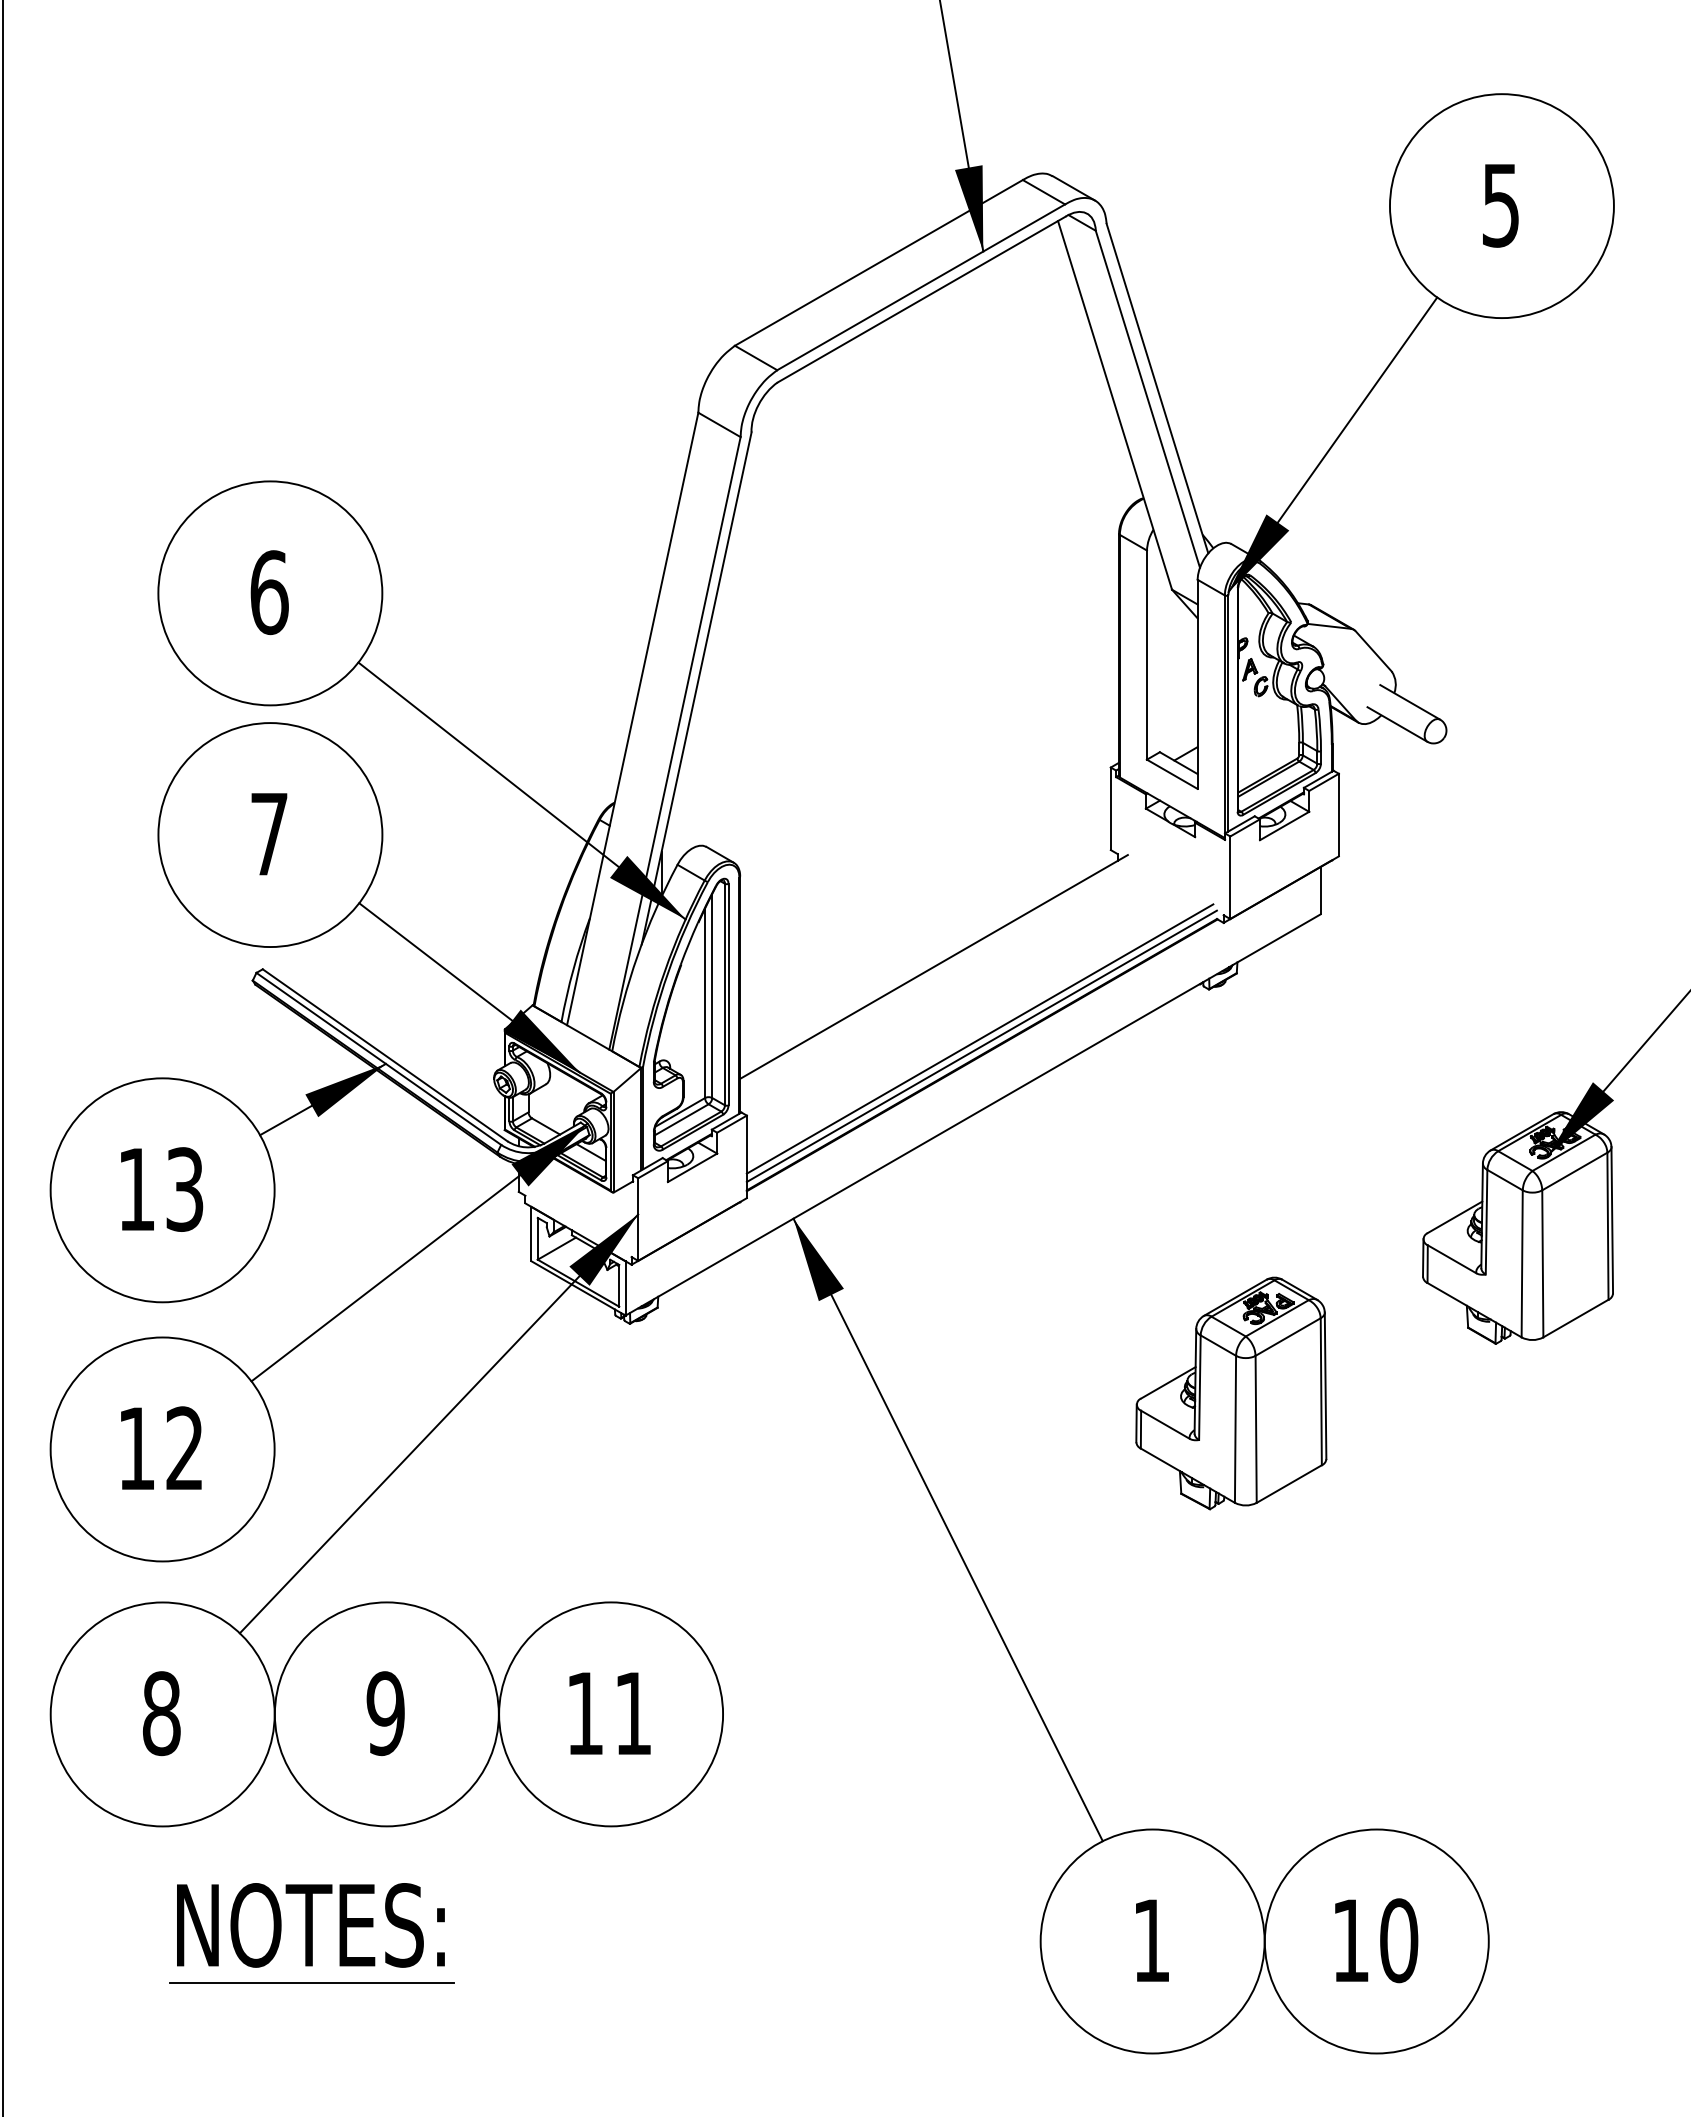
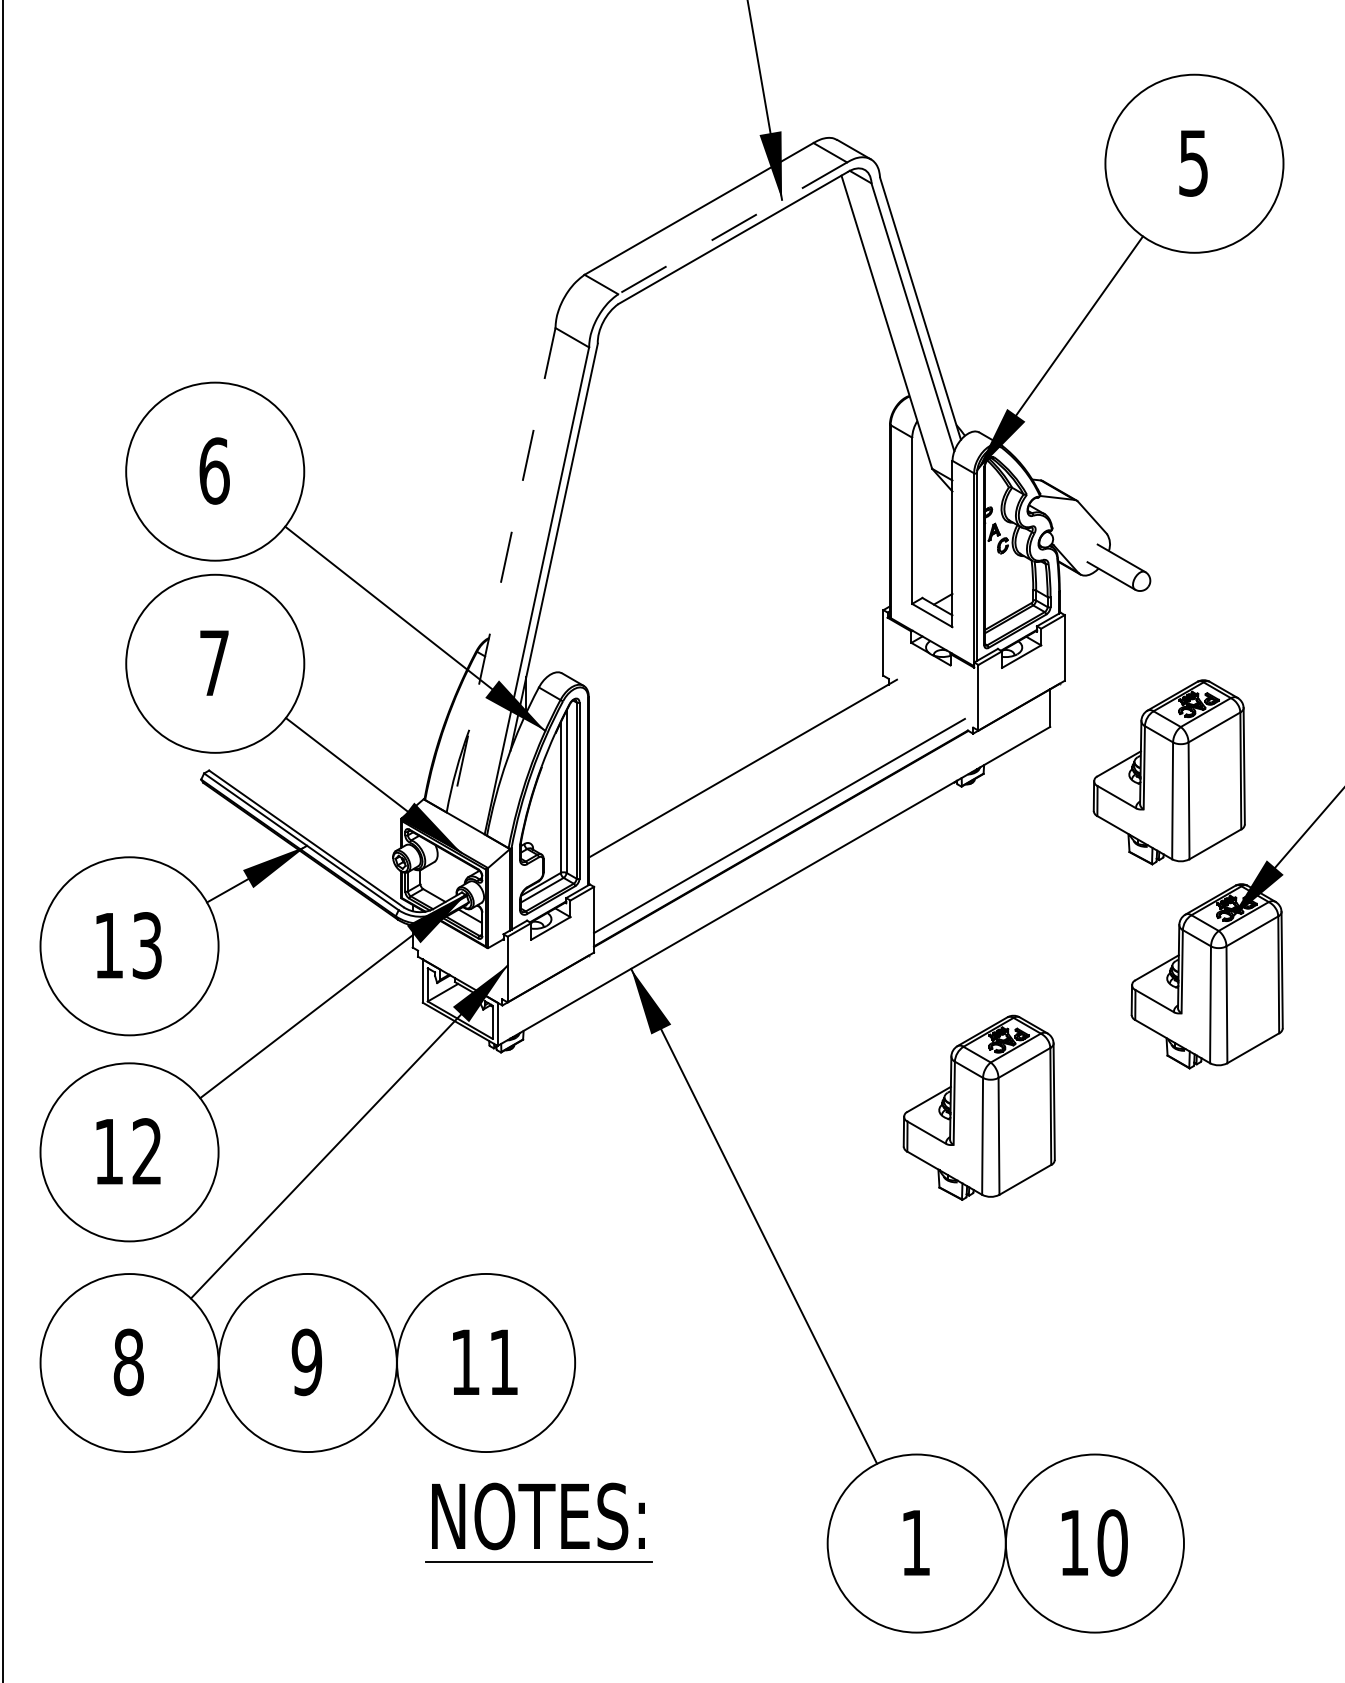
line: (920, 287) -> (732, 228), solid -> dashed
line: (632, 719) -> (503, 571), solid -> dashed
part: (1470, 971) -> (1169, 772), added
line: (981, 1046) -> (780, 831), removed
part: (311, 1933) -> (538, 1522), moved

